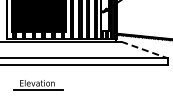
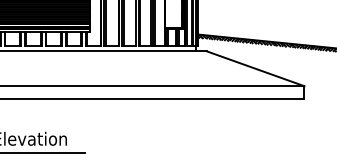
line: (144, 49) -> (256, 67), dashed -> solid

